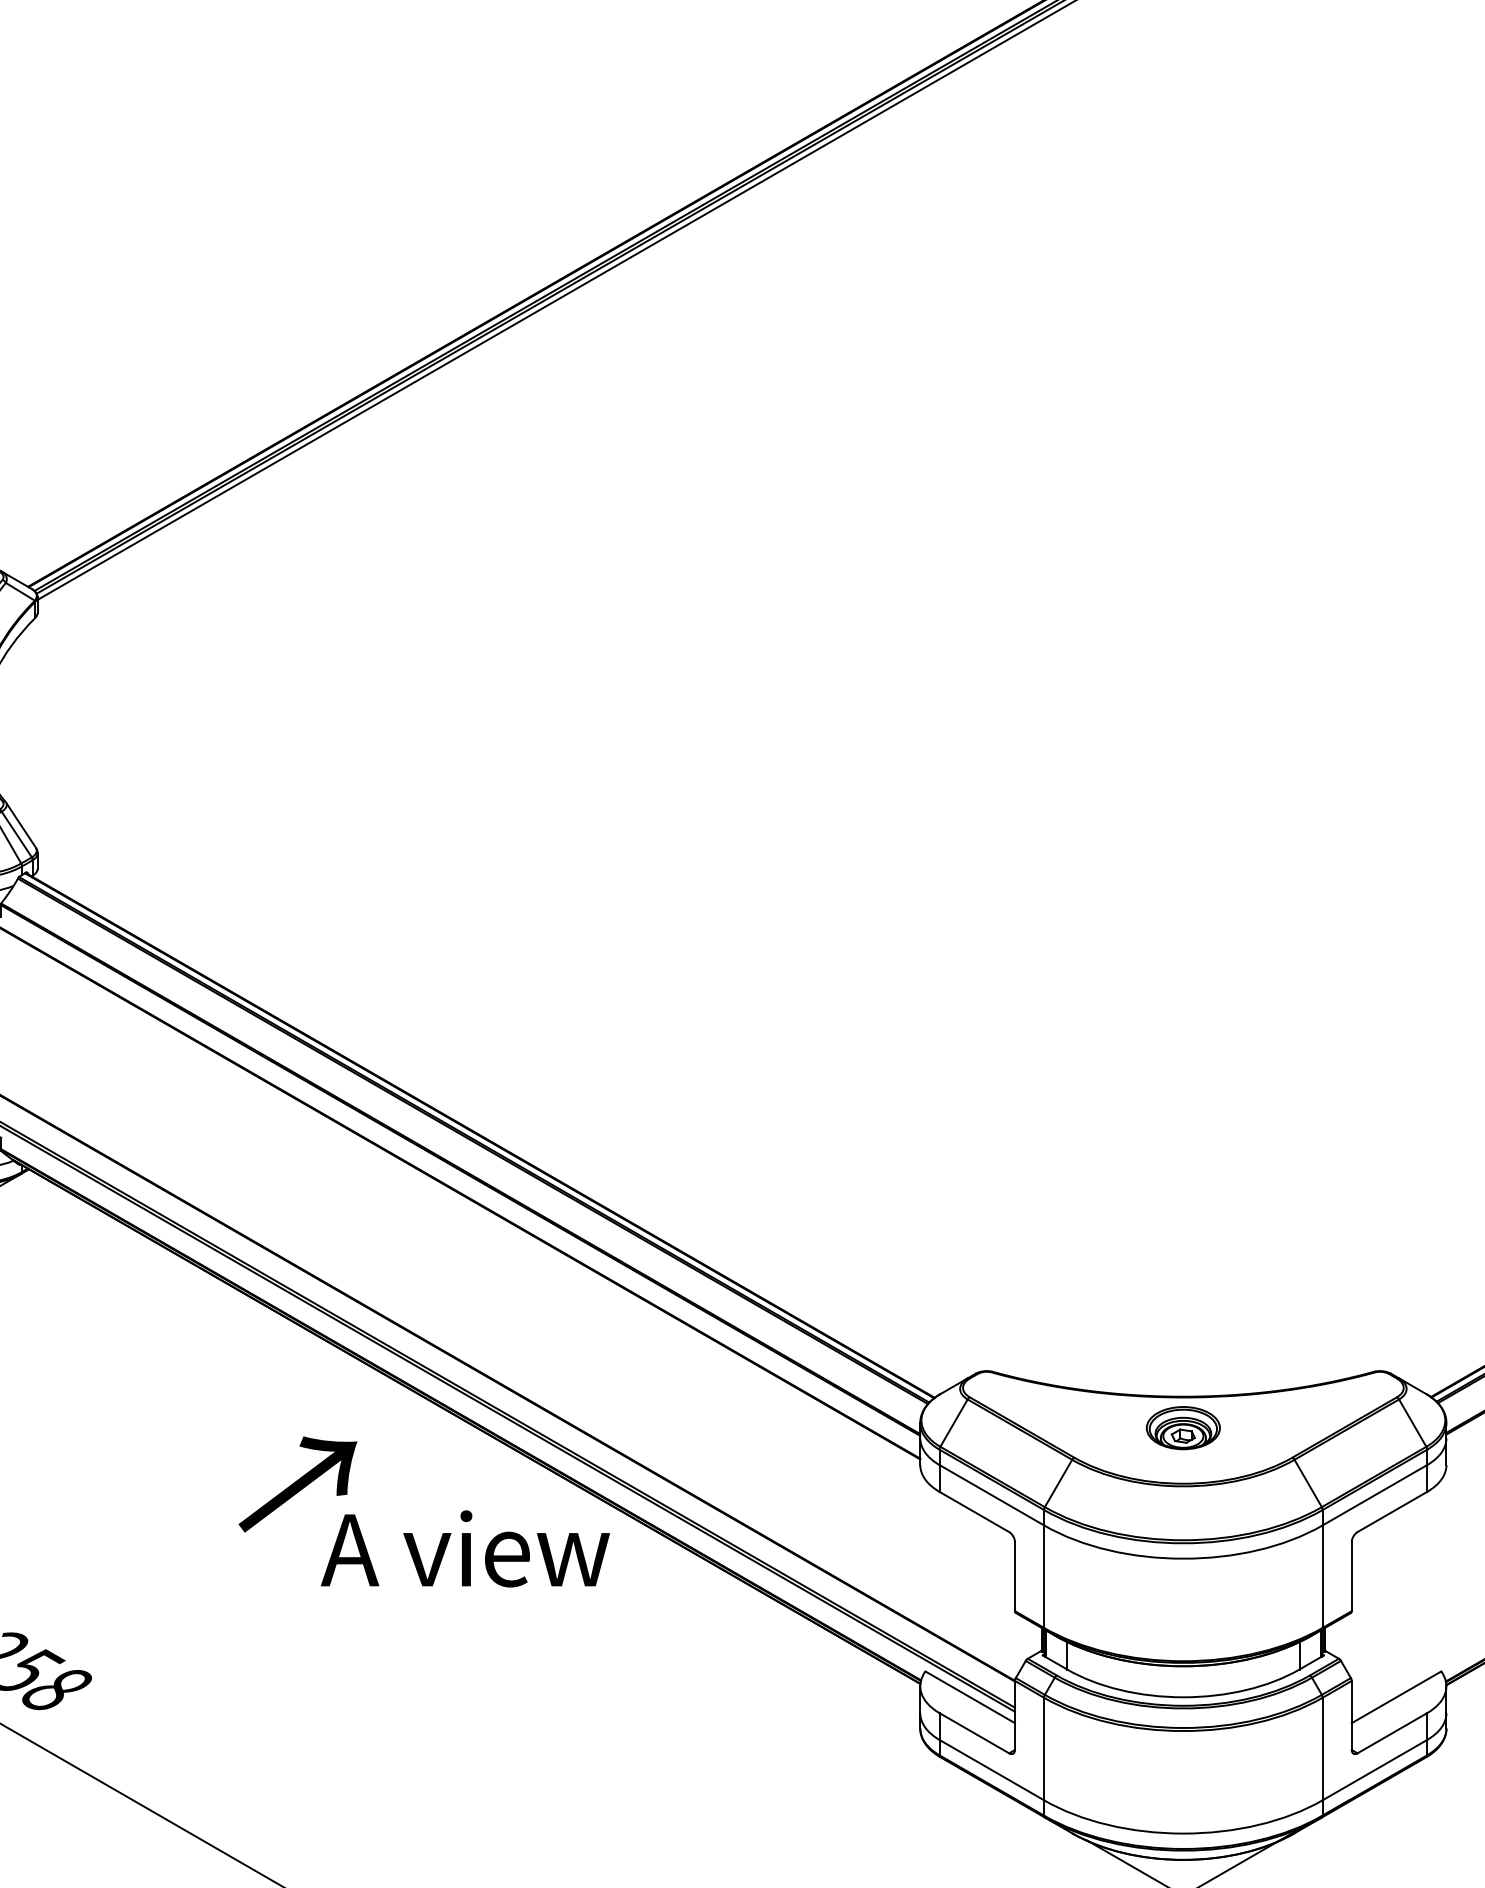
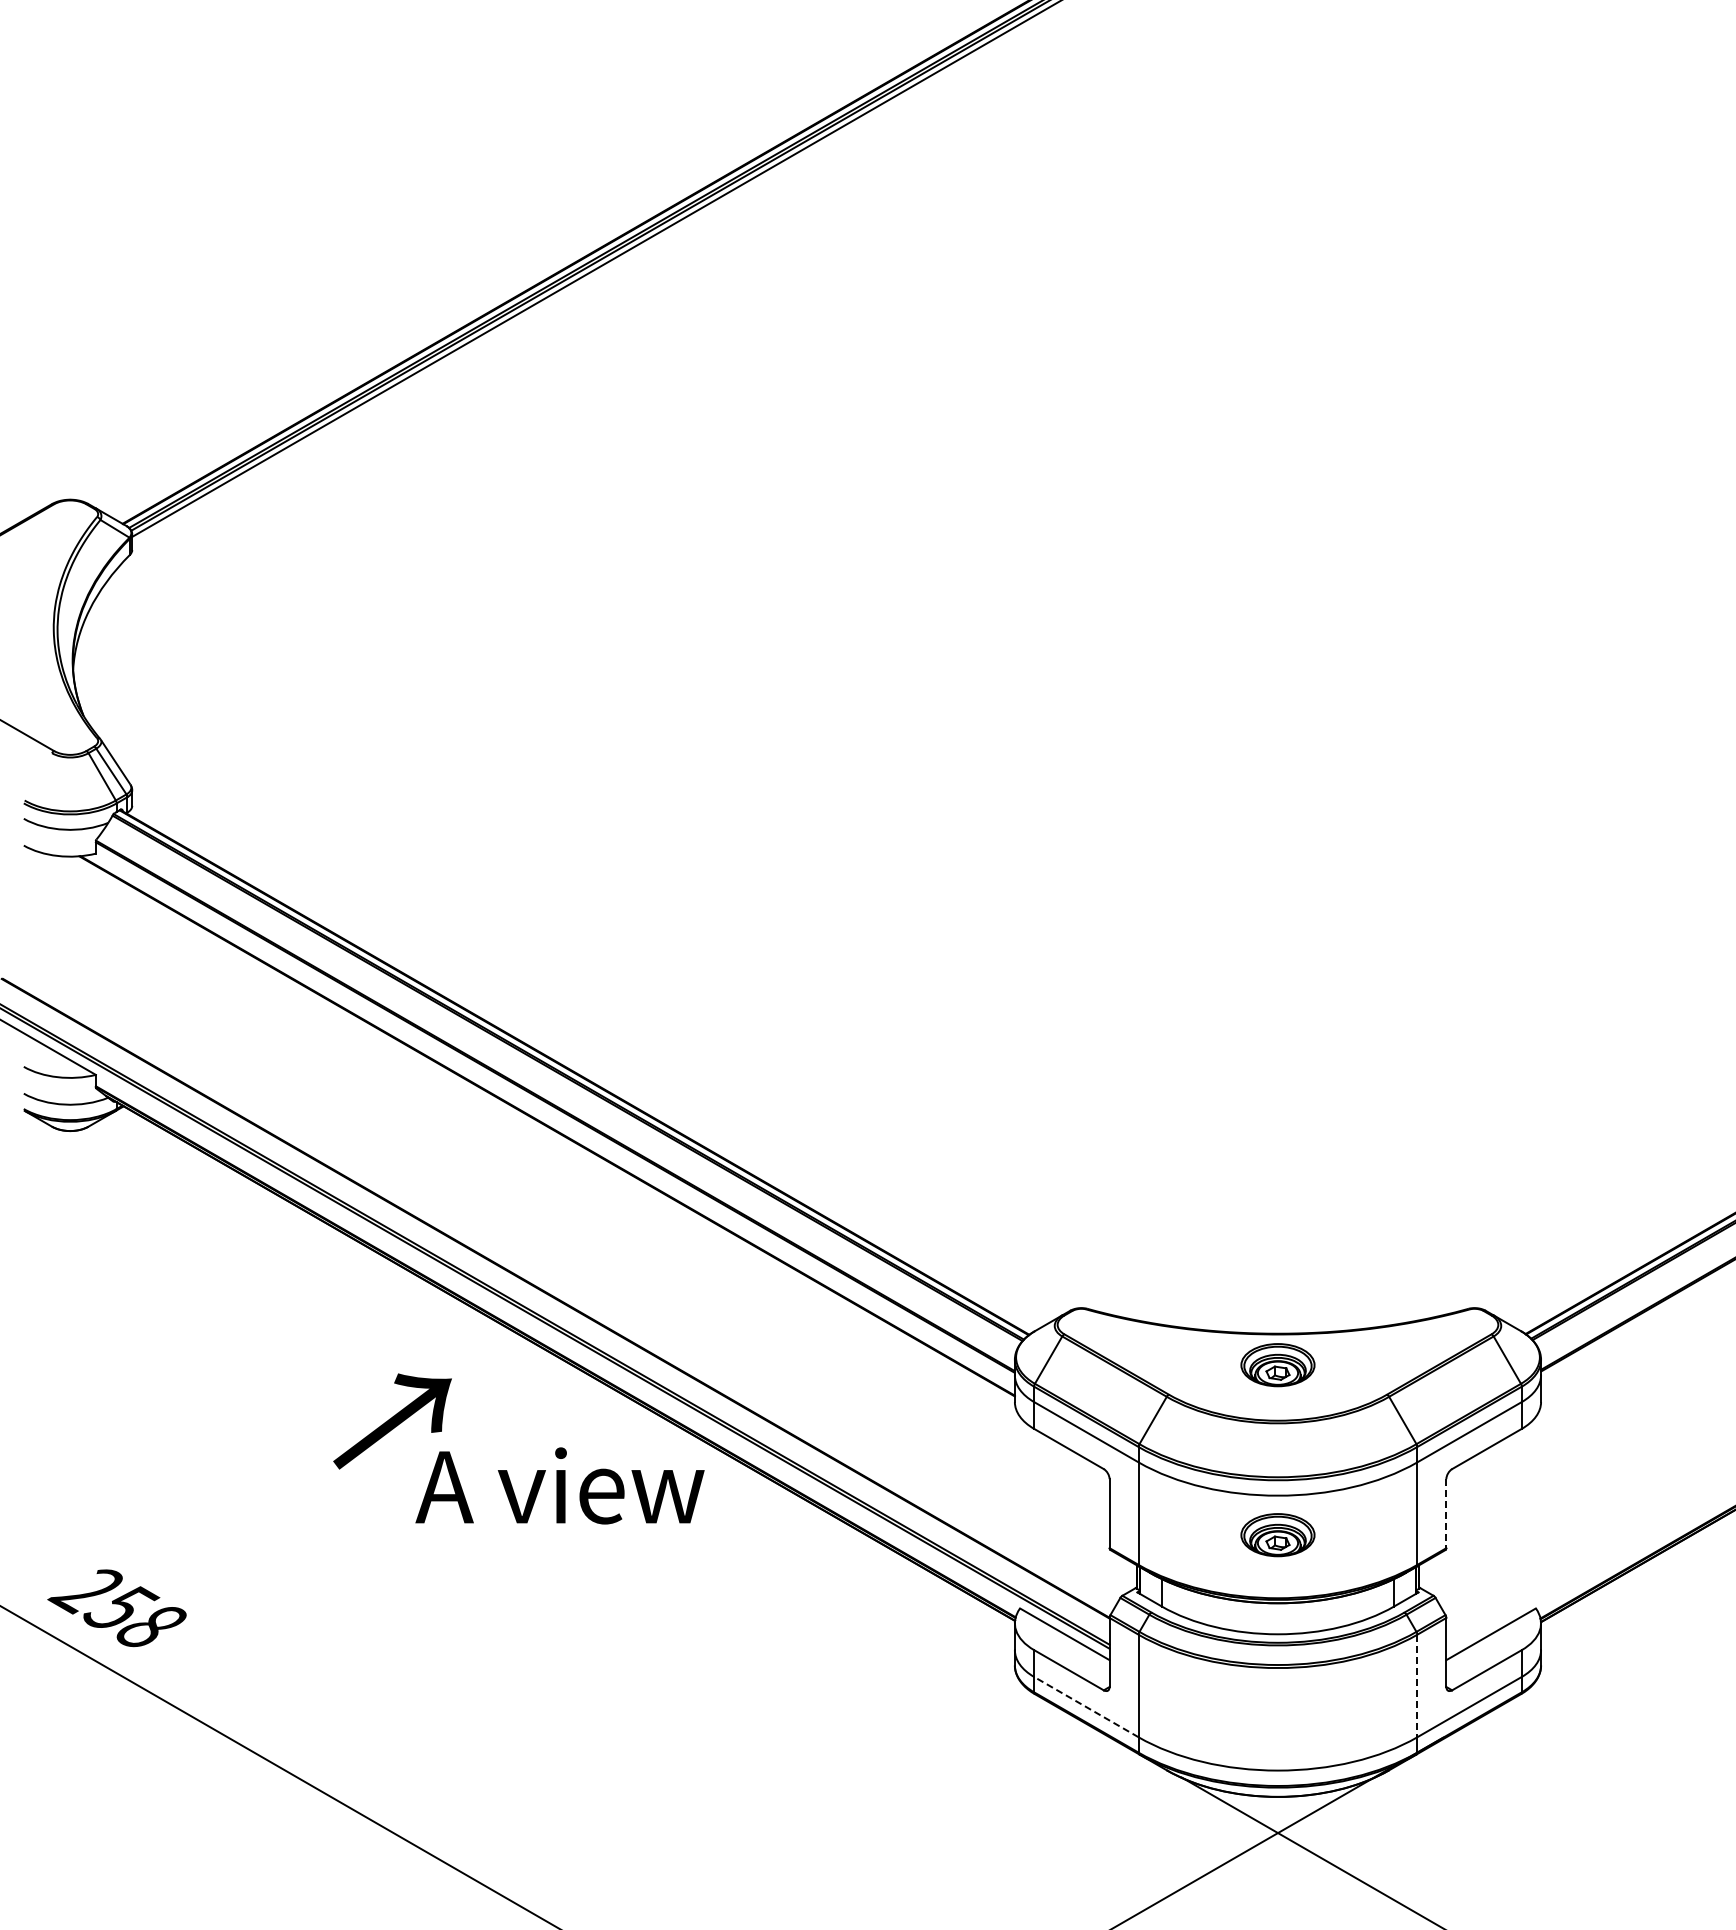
line: (1351, 1576) -> (1446, 1513), solid -> dashed
part: (1182, 1598) -> (1277, 1535), added
line: (1322, 1749) -> (1417, 1686), solid -> dashed
line: (990, 1769) -> (1085, 1706), solid -> dashed

